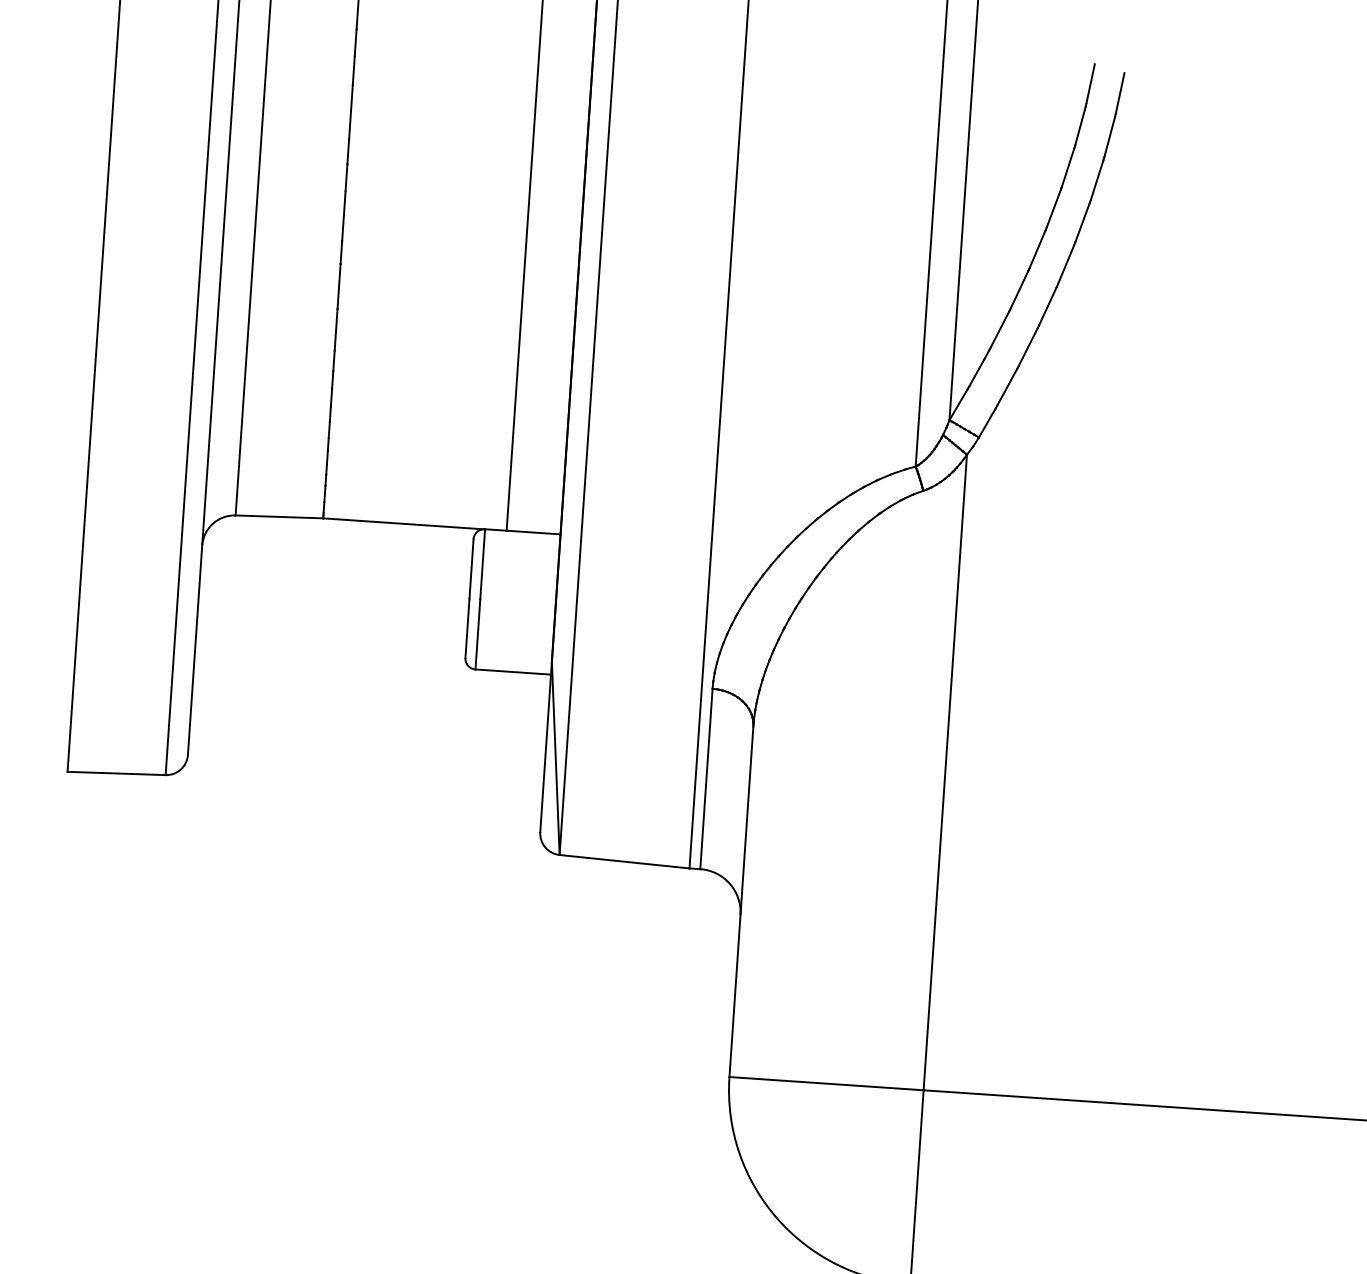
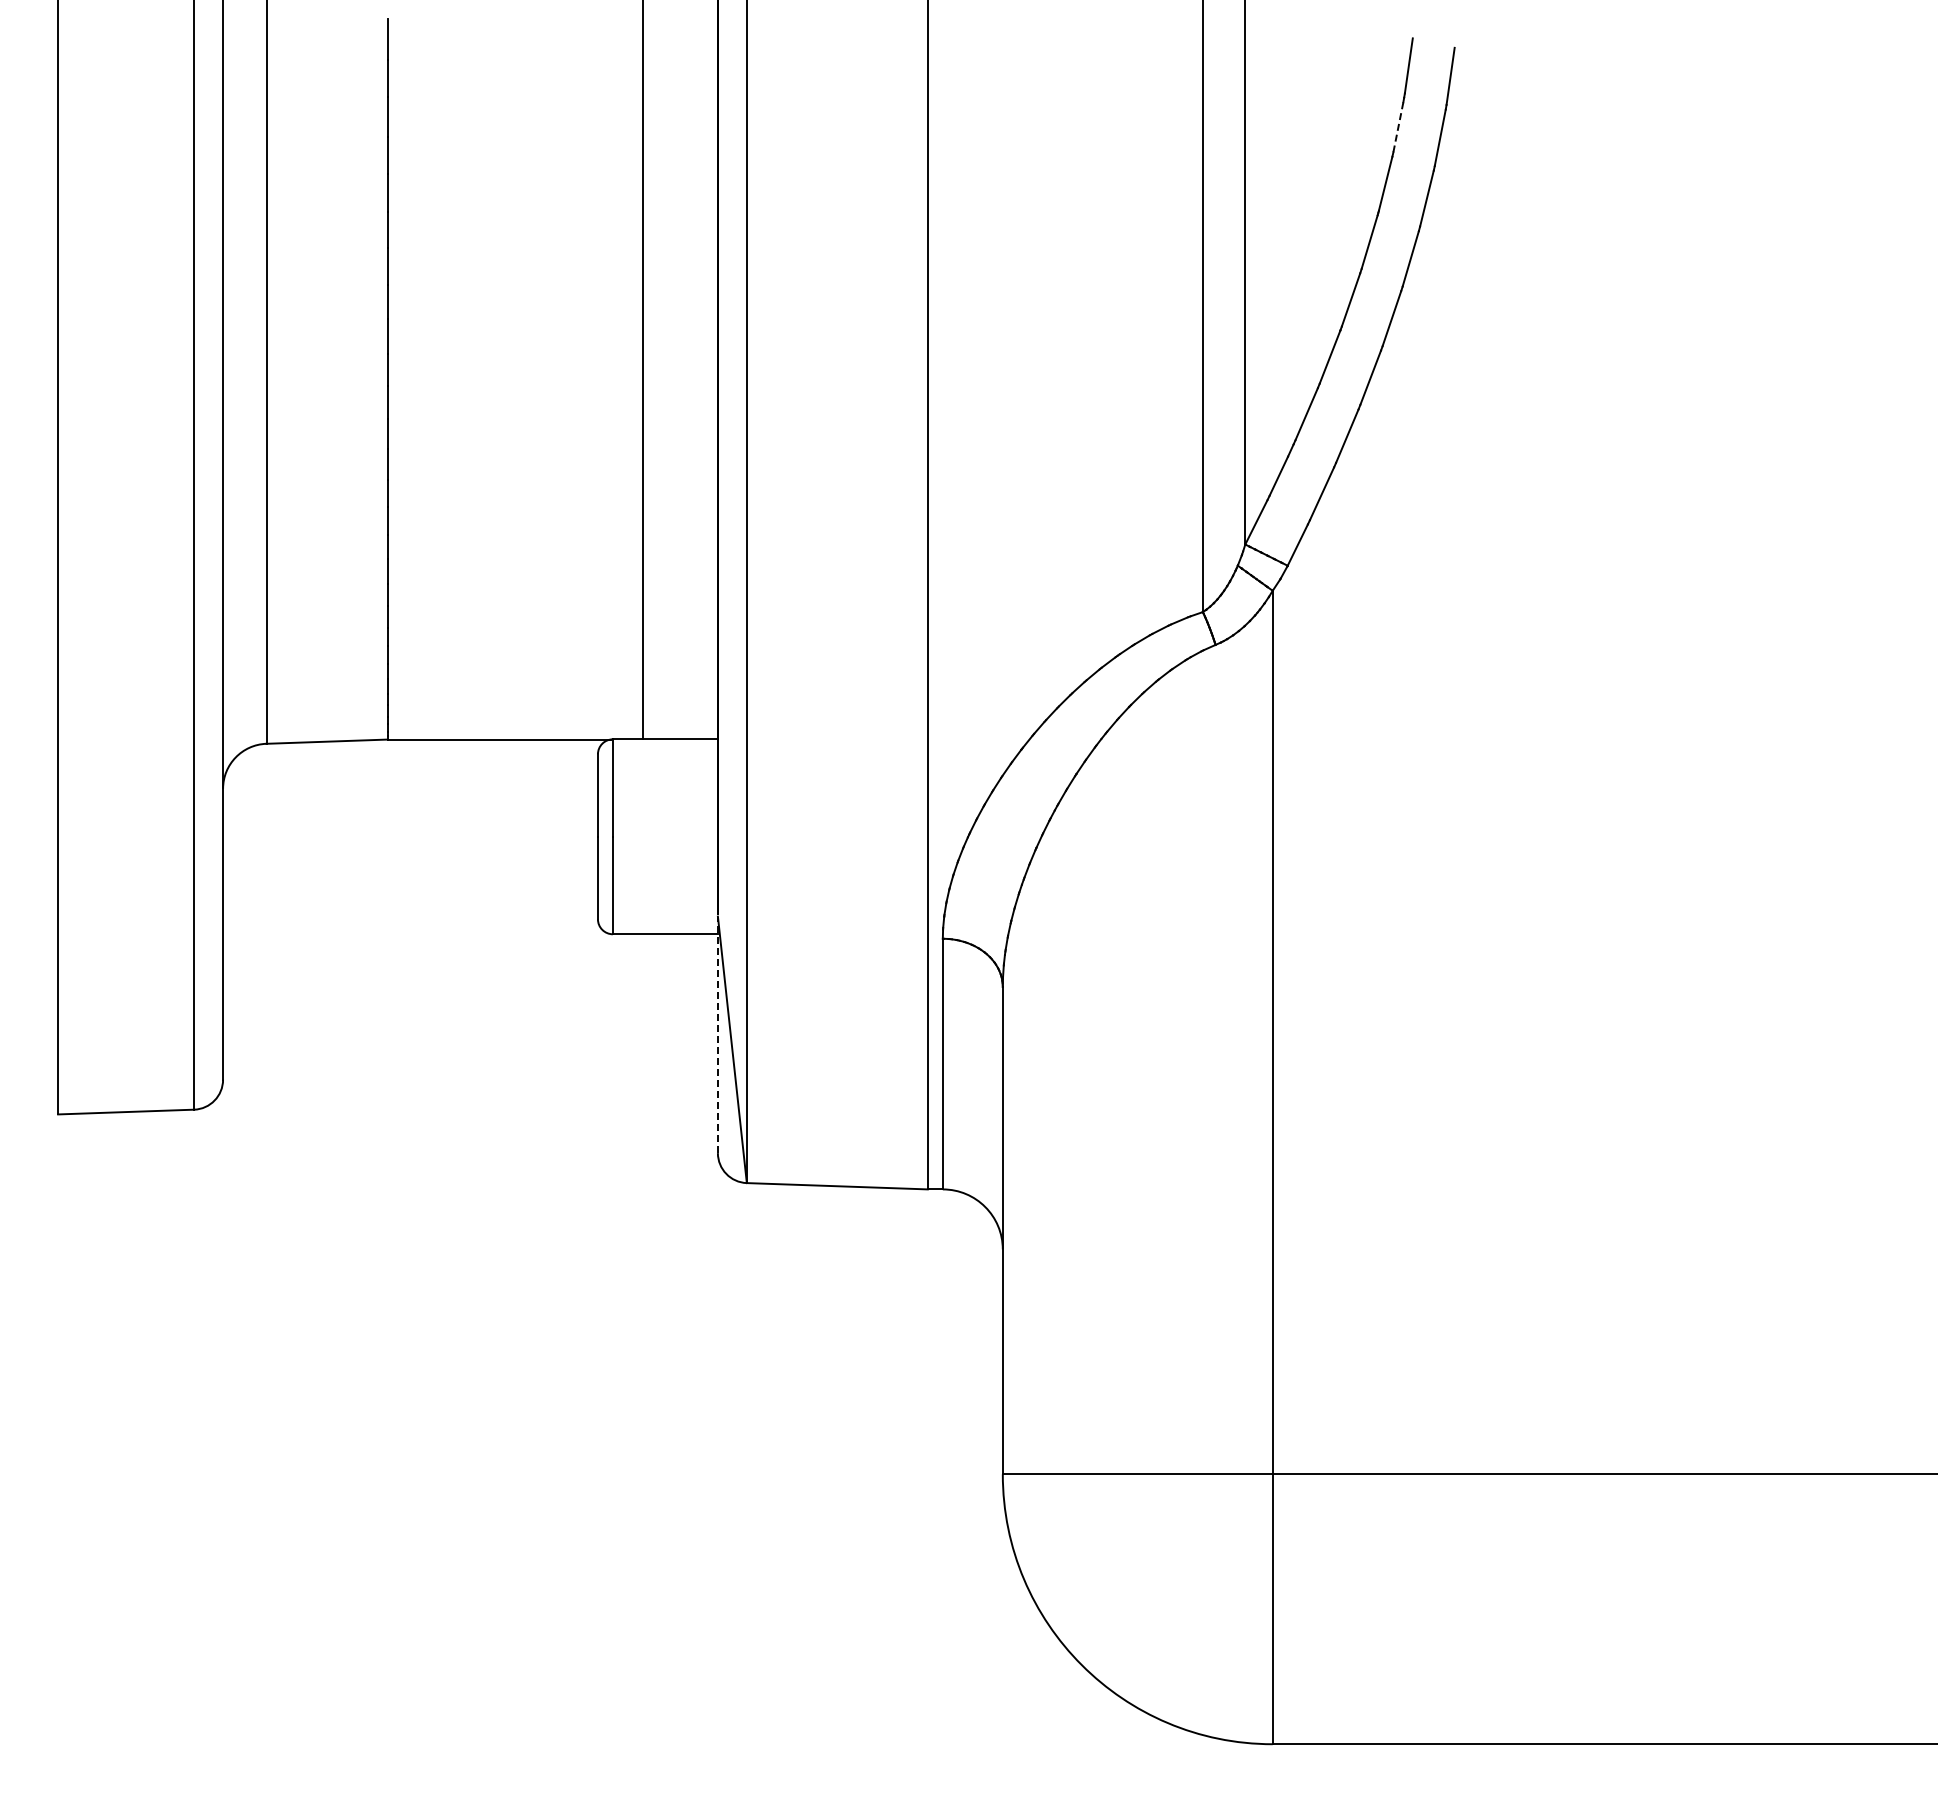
line: (1080, 127) -> (1398, 127), solid -> dashed
line: (545, 746) -> (717, 1034), solid -> dashed

